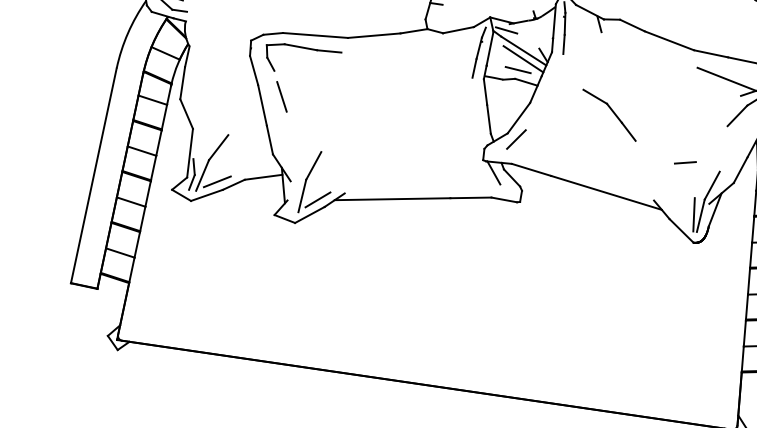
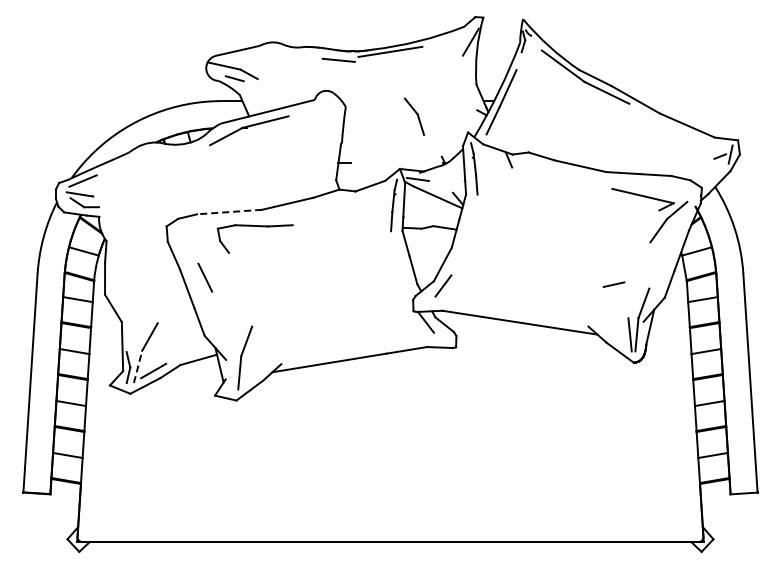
line: (315, 35) -> (229, 212), solid -> dashed
part: (303, 48) -> (254, 226), moved
line: (523, 59) -> (438, 205), removed
line: (517, 69) -> (434, 216), removed
part: (608, 115) -> (531, 248), removed
line: (203, 175) -> (138, 366), solid -> dashed
line: (317, 199) -> (255, 374), removed

